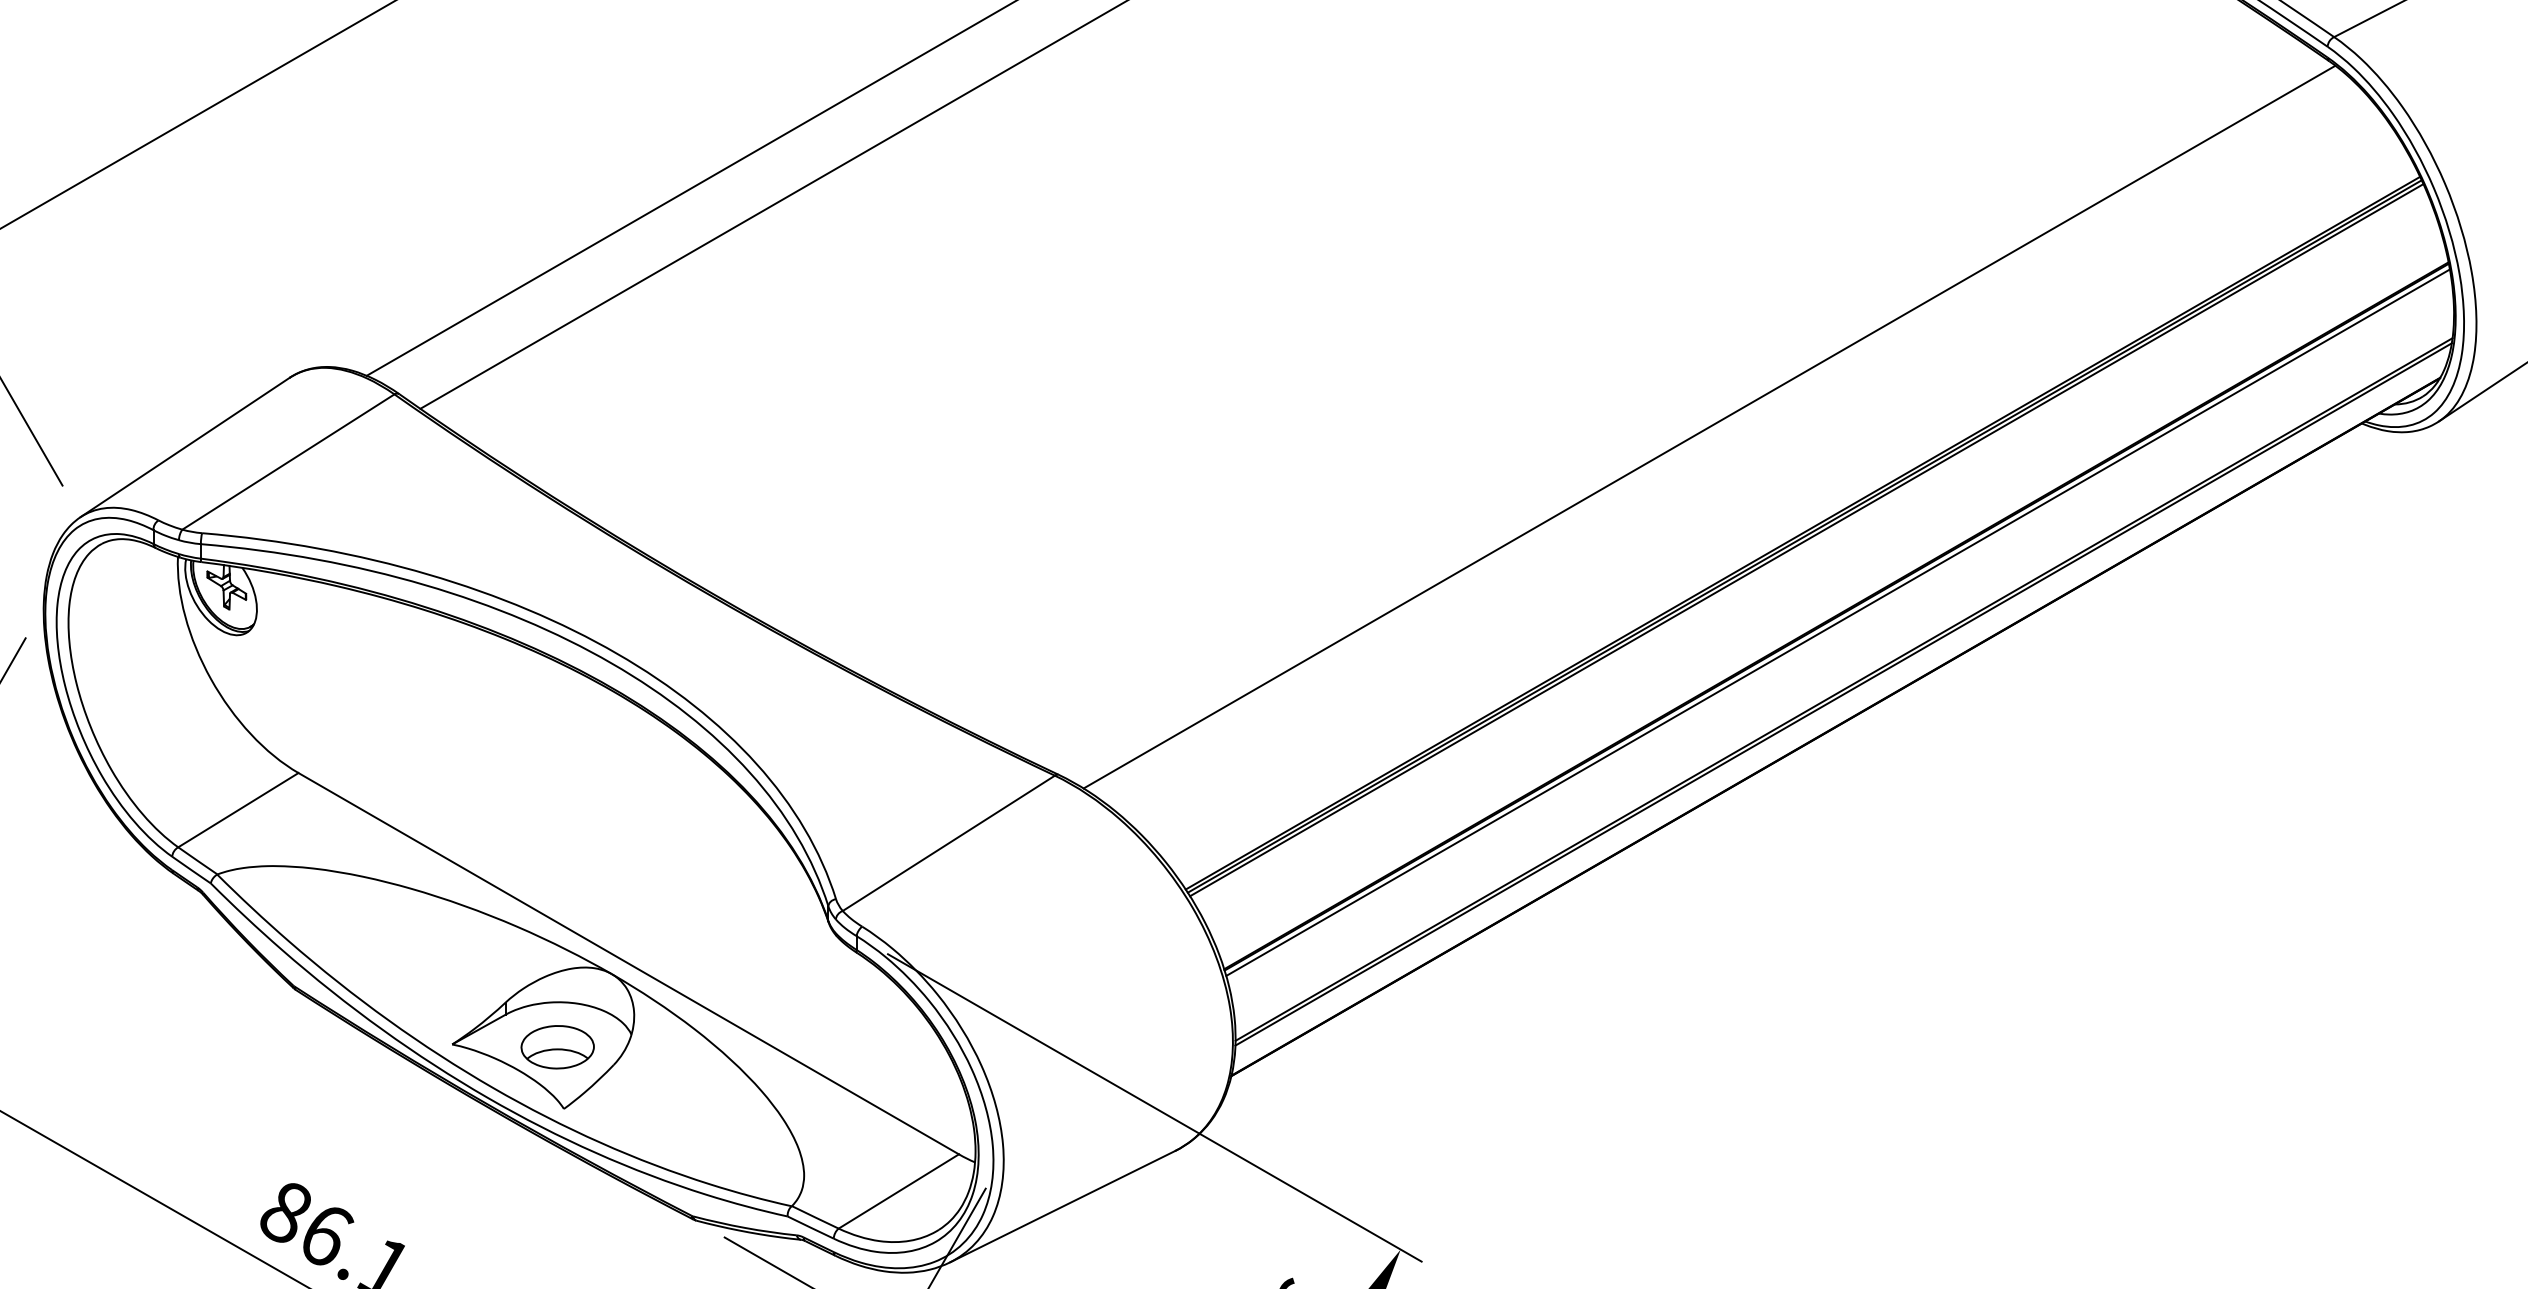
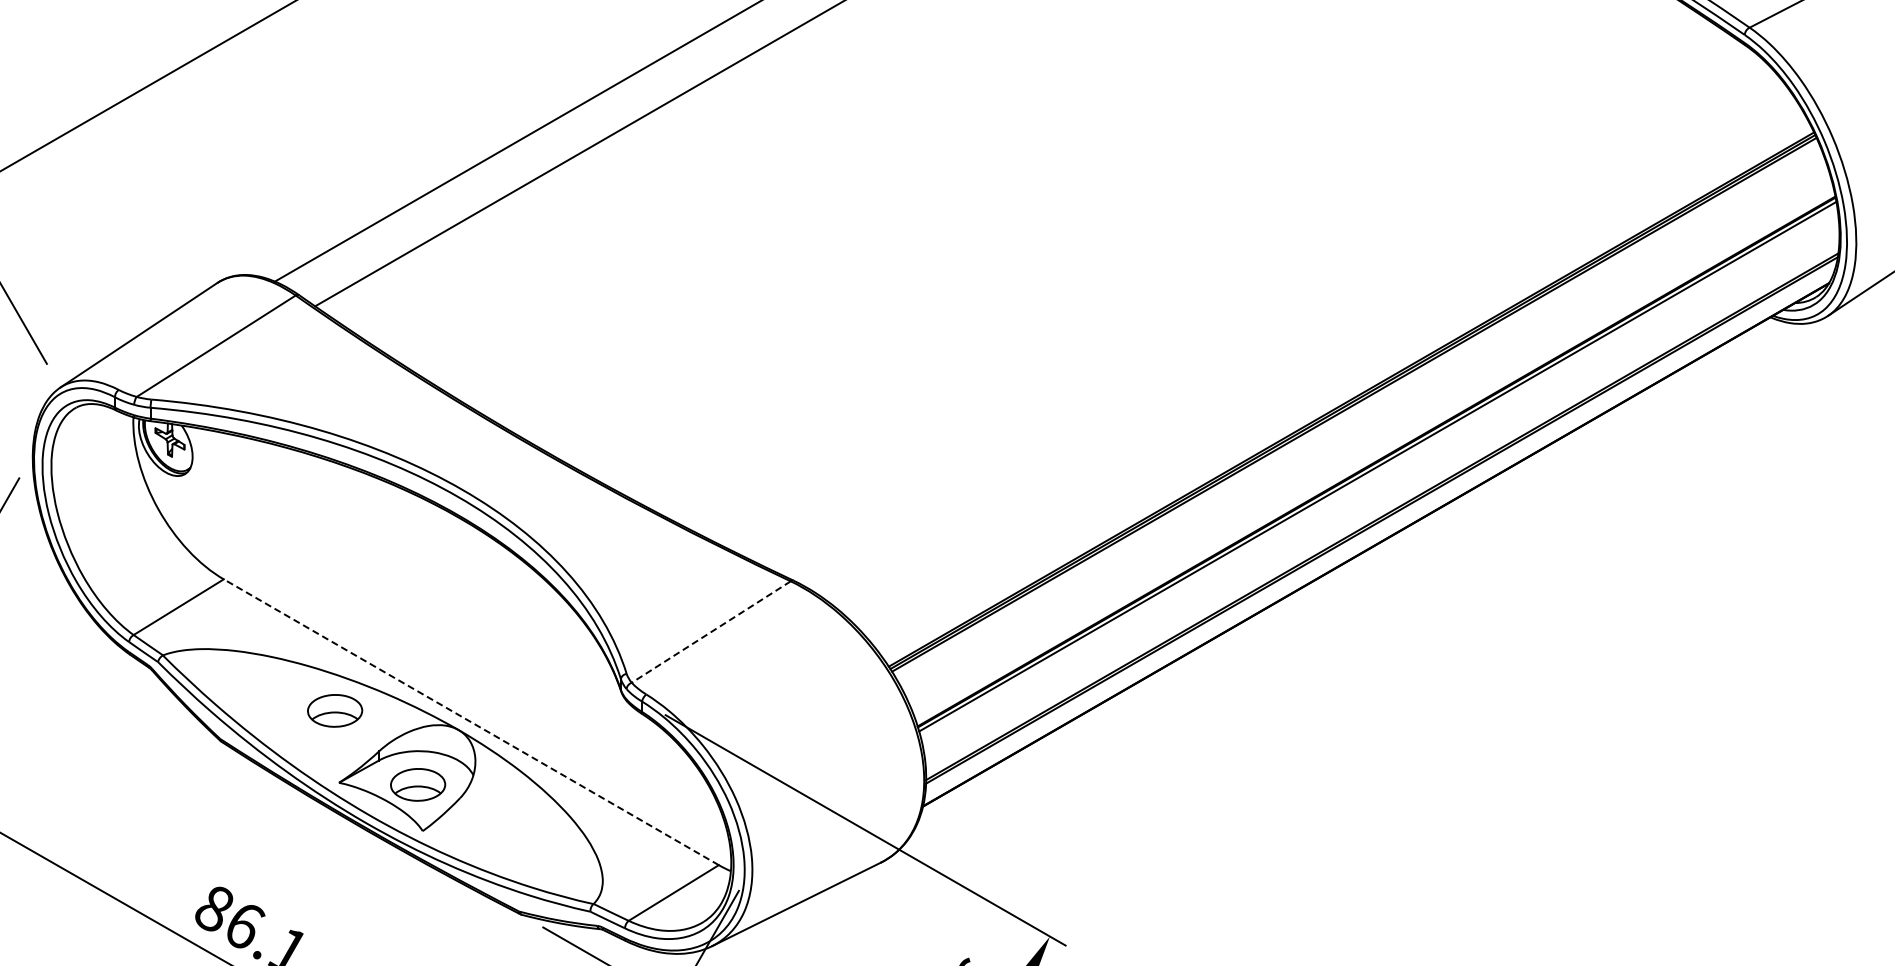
line: (1709, 426) -> (1281, 319), removed
line: (947, 843) -> (710, 632), solid -> dashed
part: (447, 948) -> (335, 710), added
line: (628, 964) -> (471, 722), solid -> dashed

